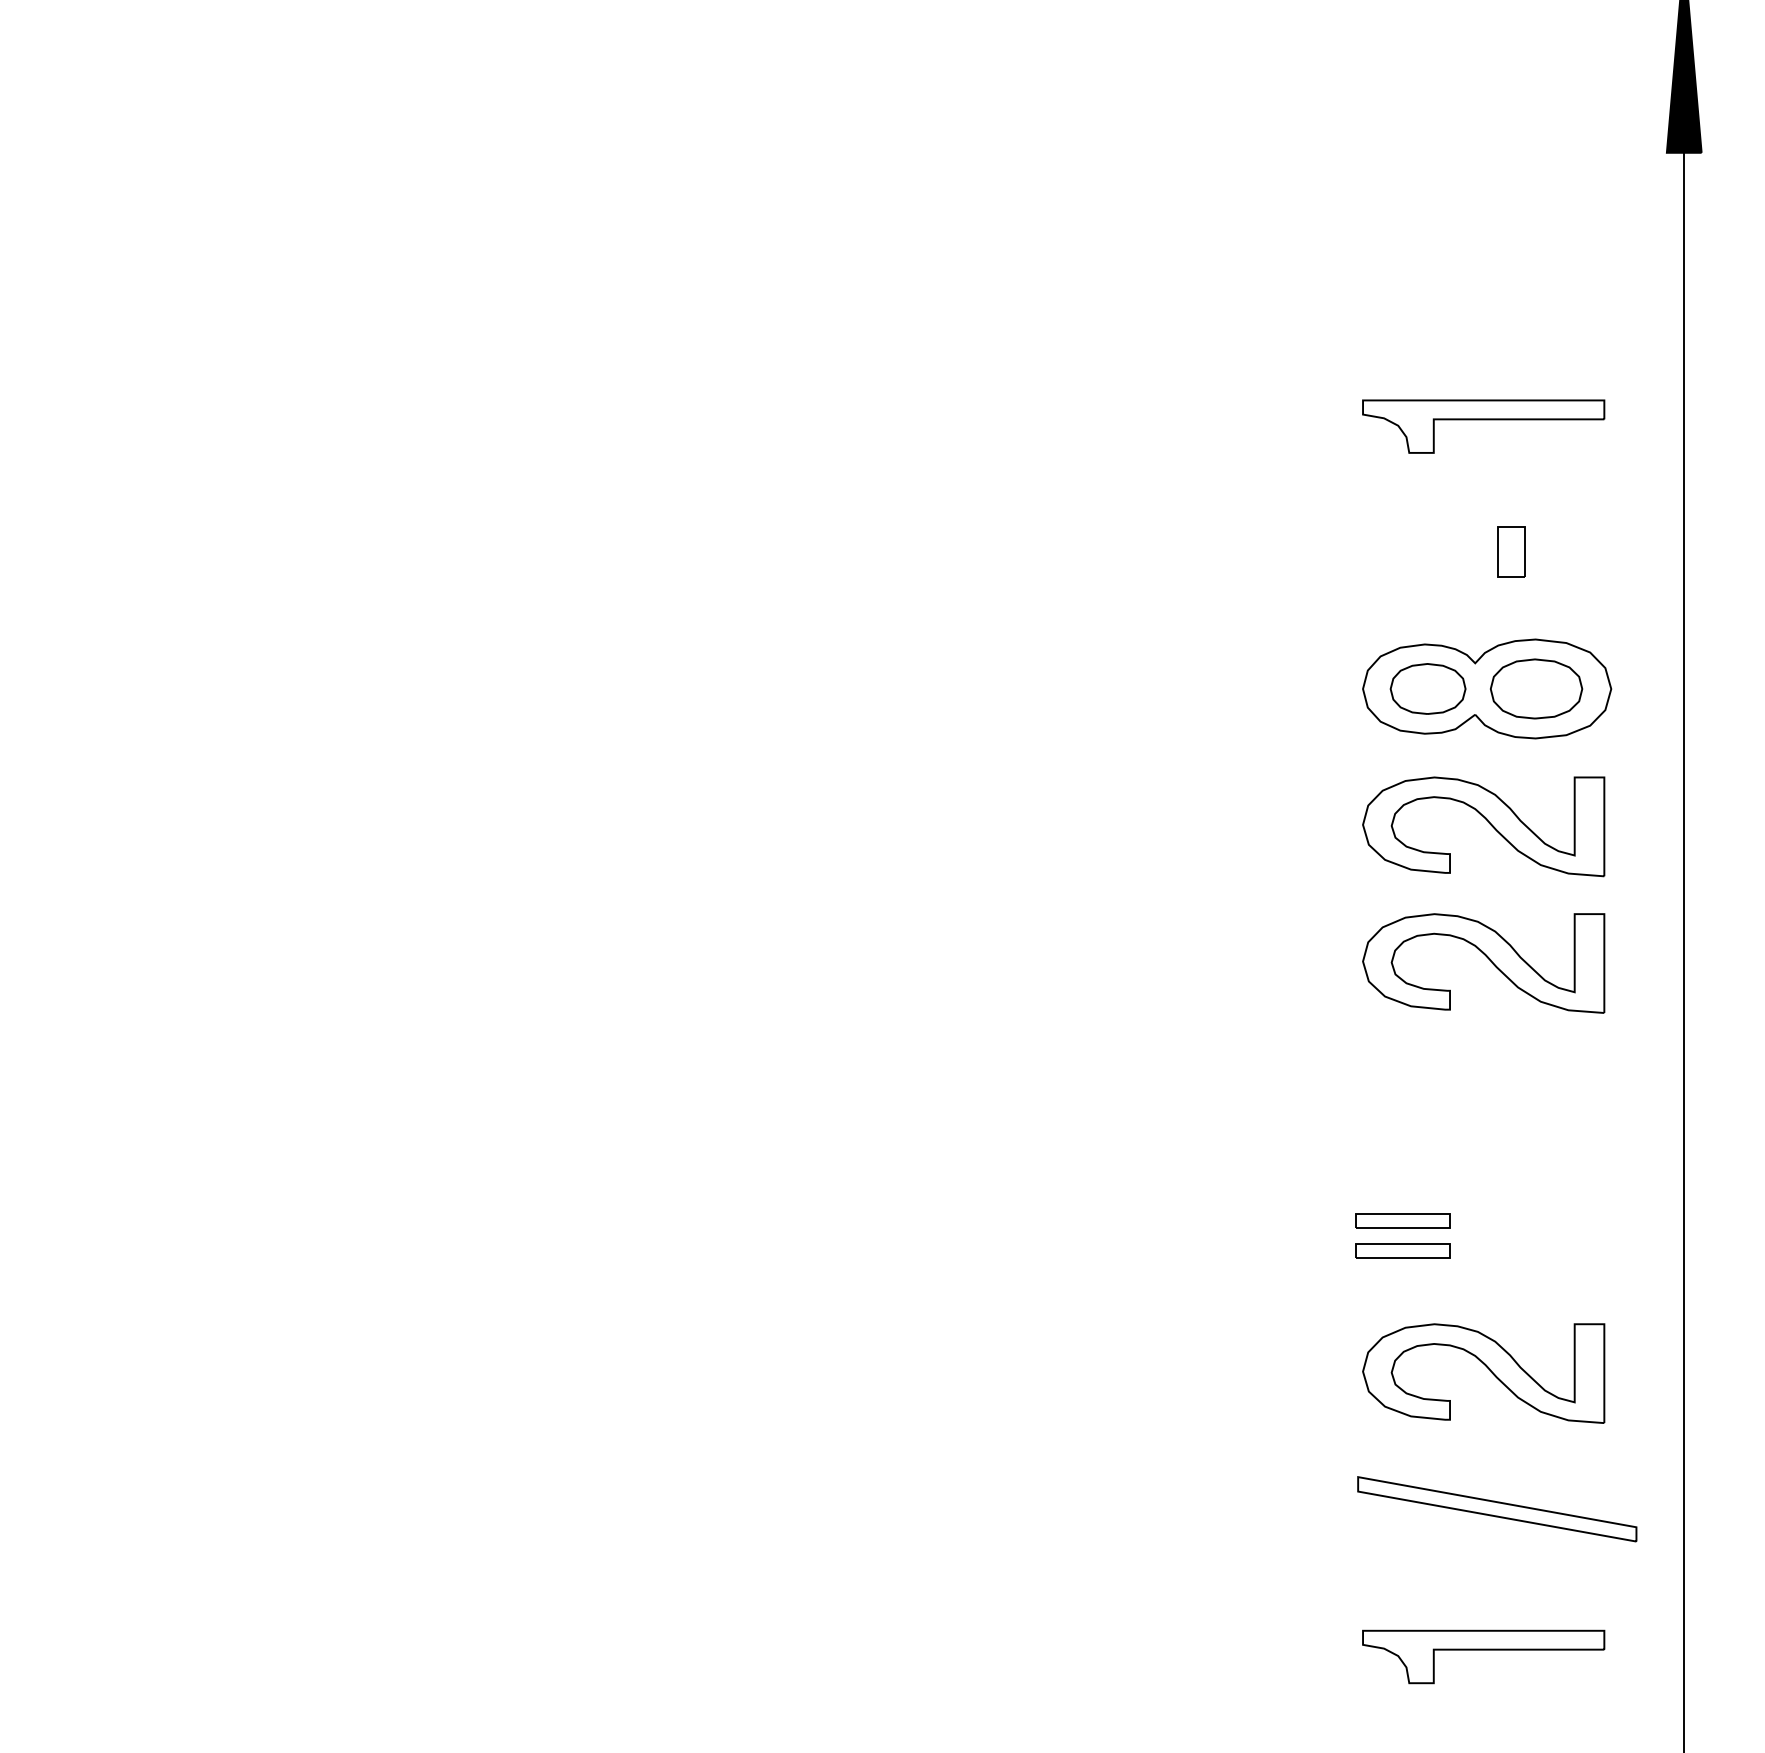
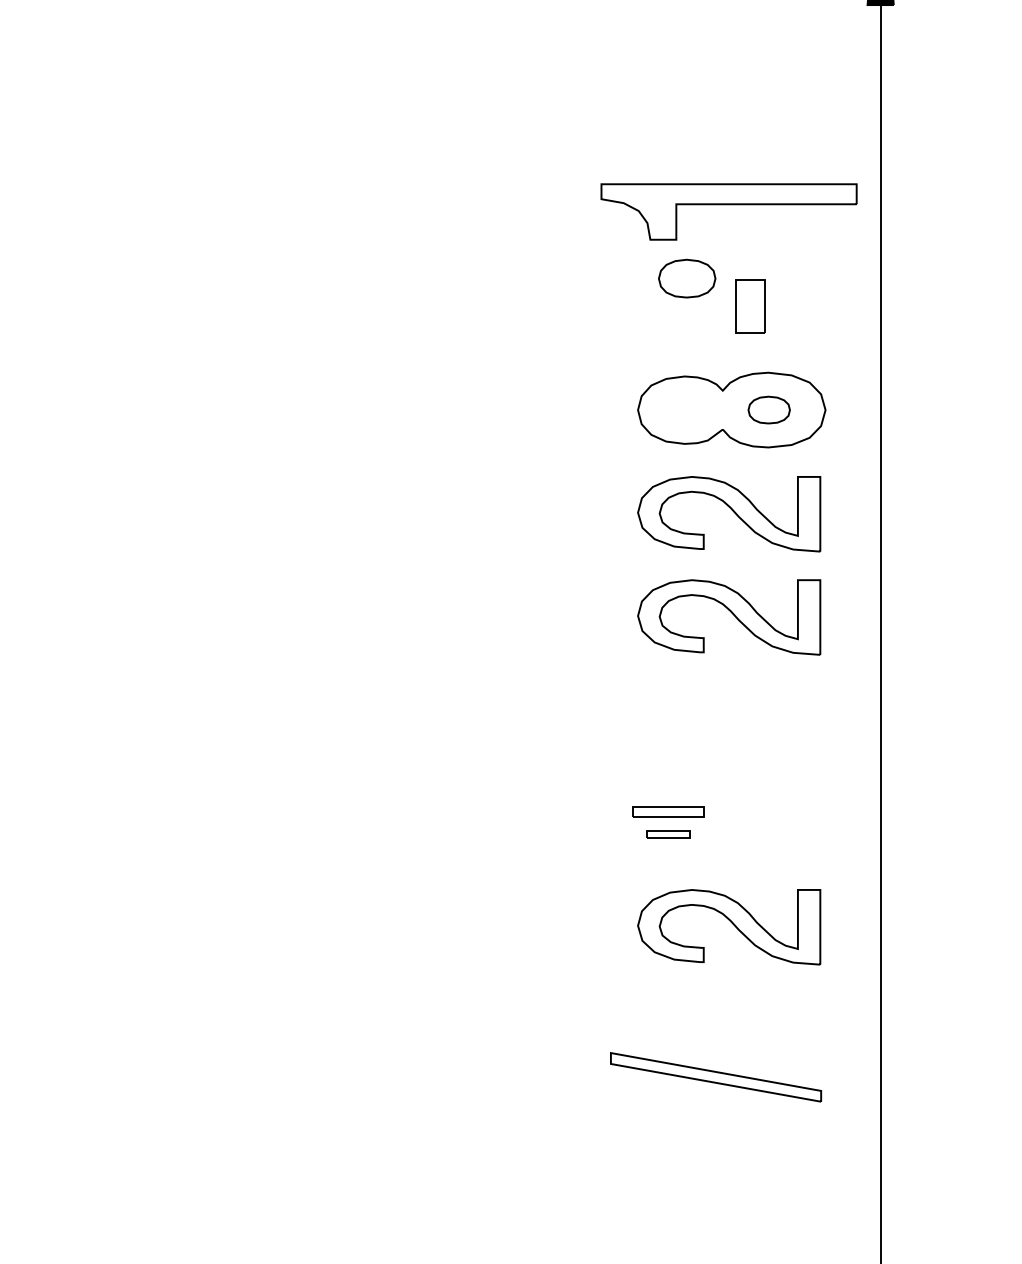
part: (1483, 426) -> (729, 211), size x1.4
part: (1511, 551) -> (750, 306), size x1.4
part: (1427, 688) -> (686, 278), moved
part: (1536, 688) -> (769, 409), size x0.6
part: (1402, 1250) -> (667, 834), size x0.6
part: (1497, 1509) -> (716, 1077), moved
part: (1483, 1656) -> (729, 1140), removed

